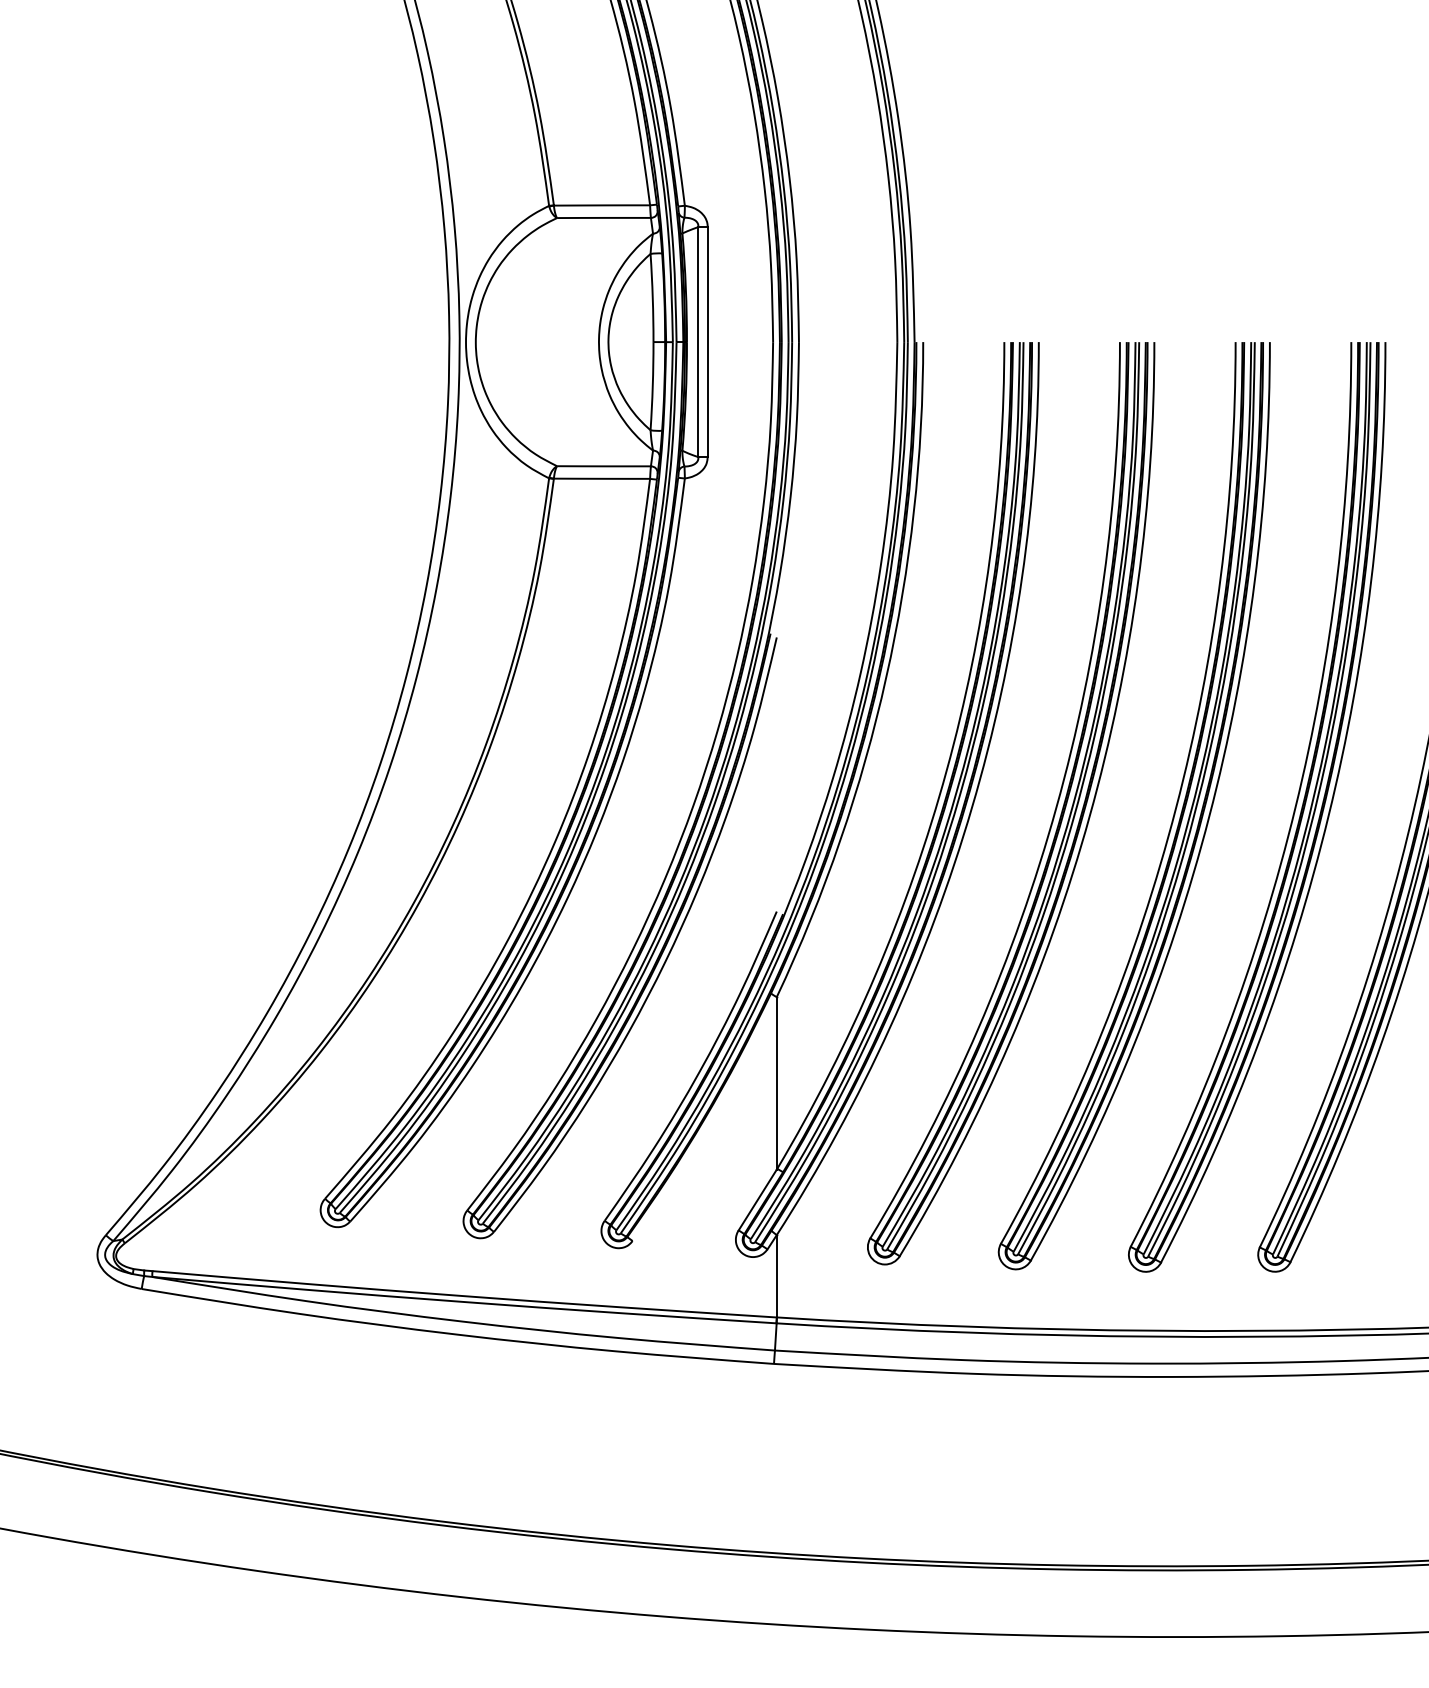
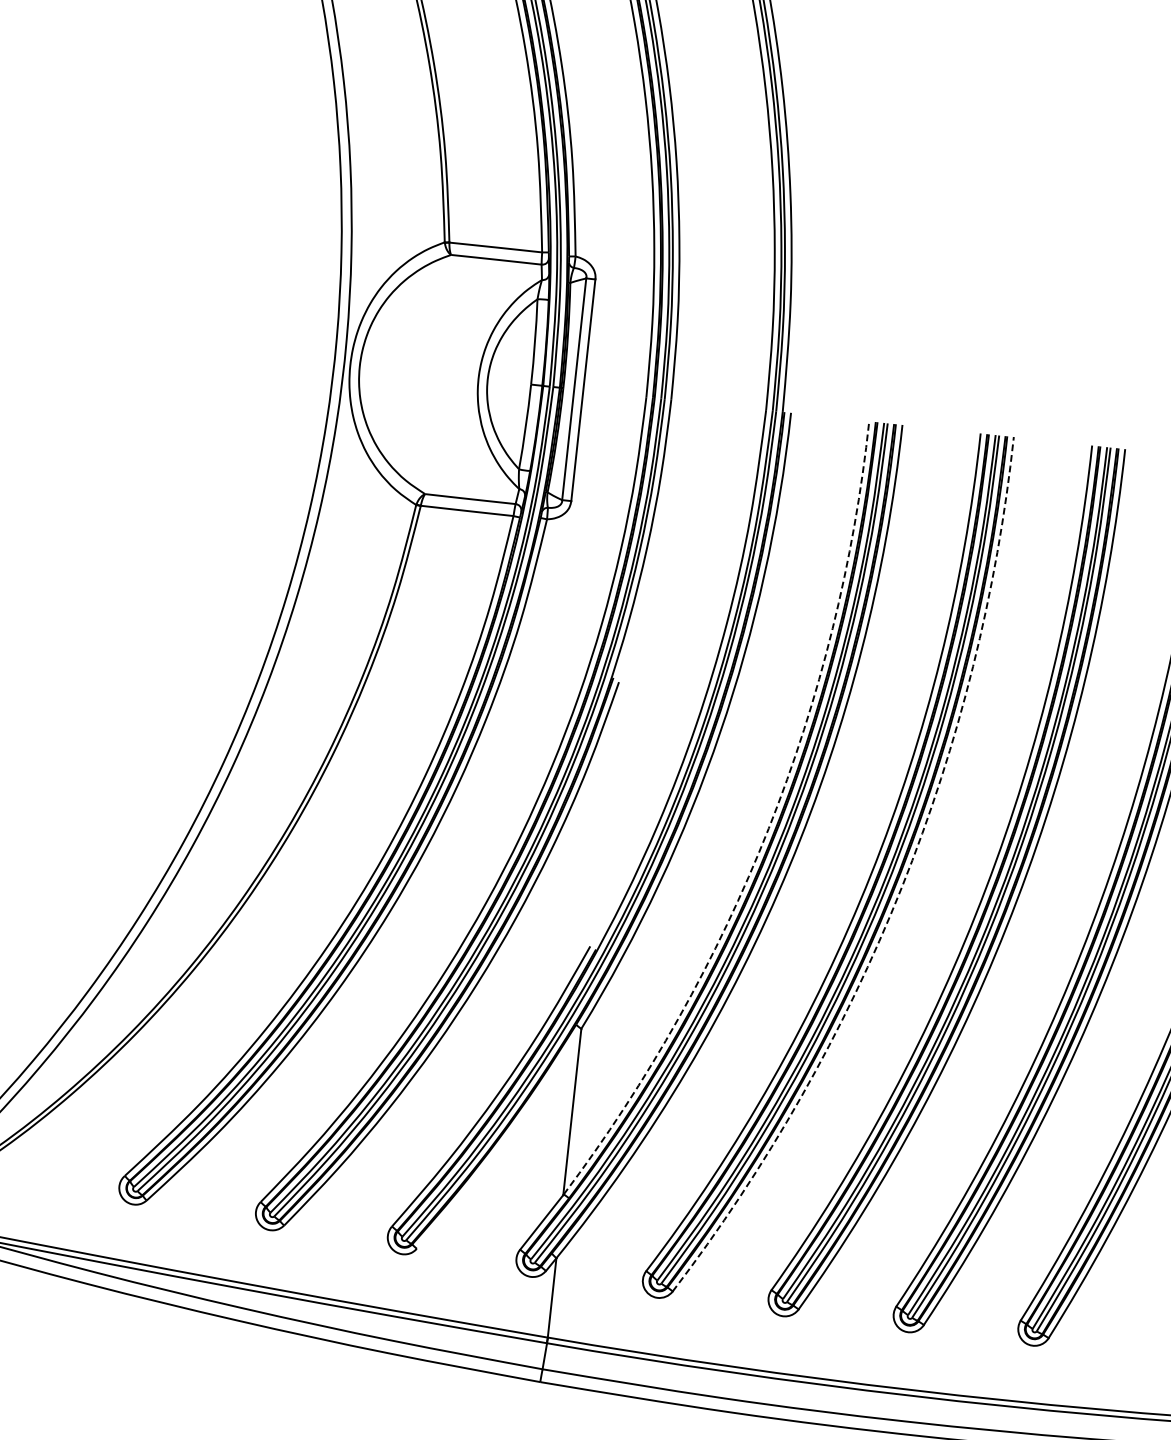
arc: (946, 770) -> (768, 828), solid -> dashed
arc: (1089, 816) -> (901, 887), solid -> dashed

